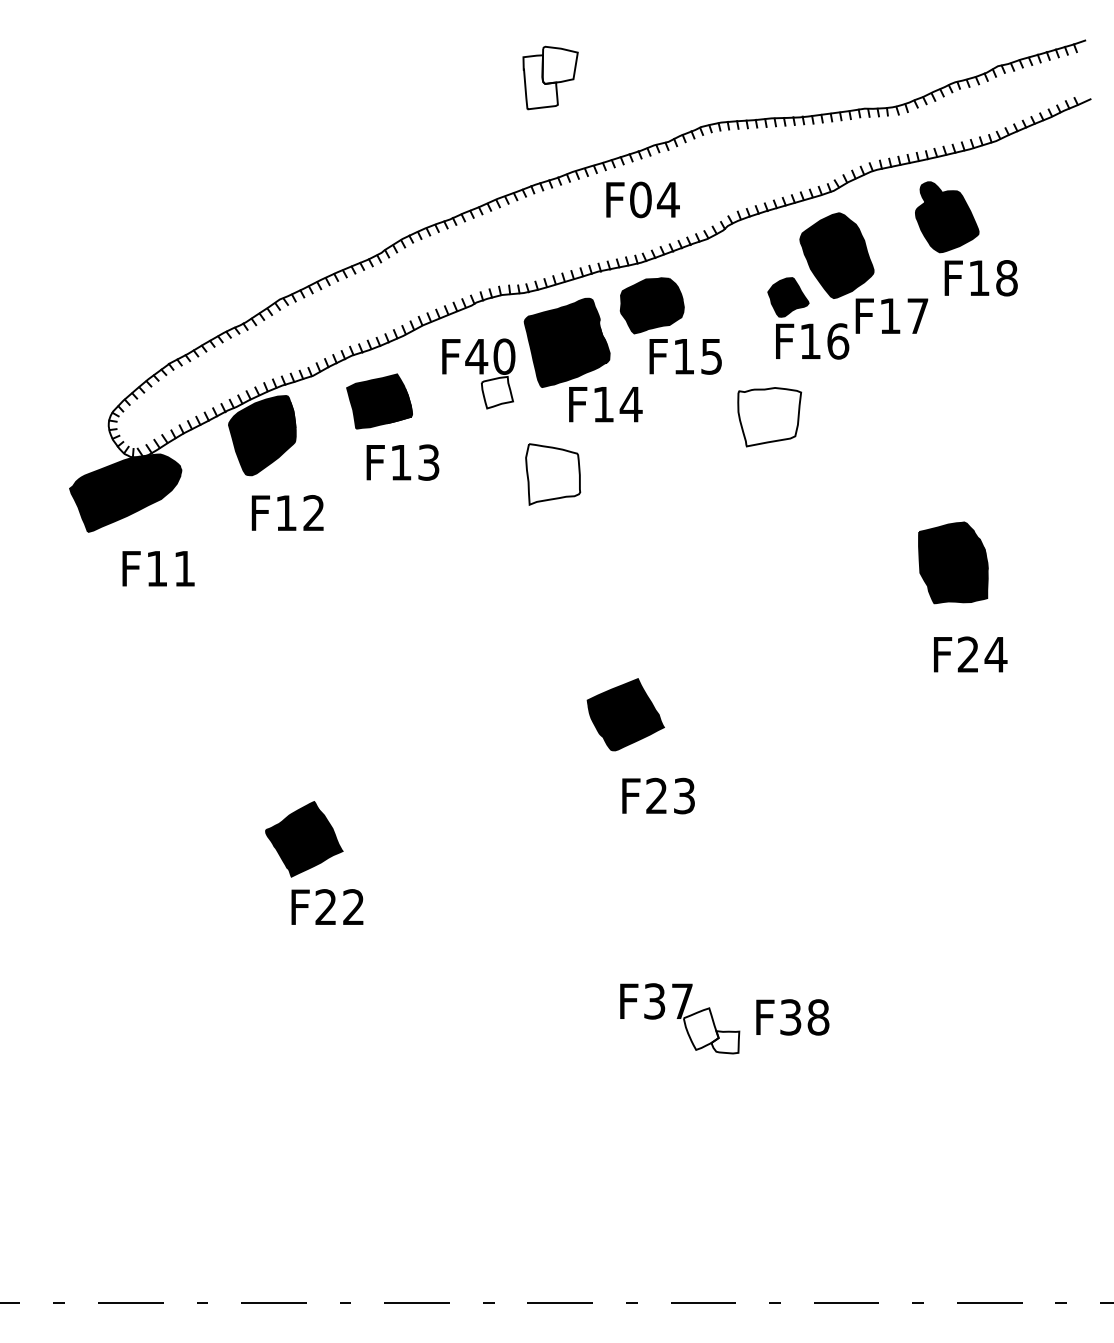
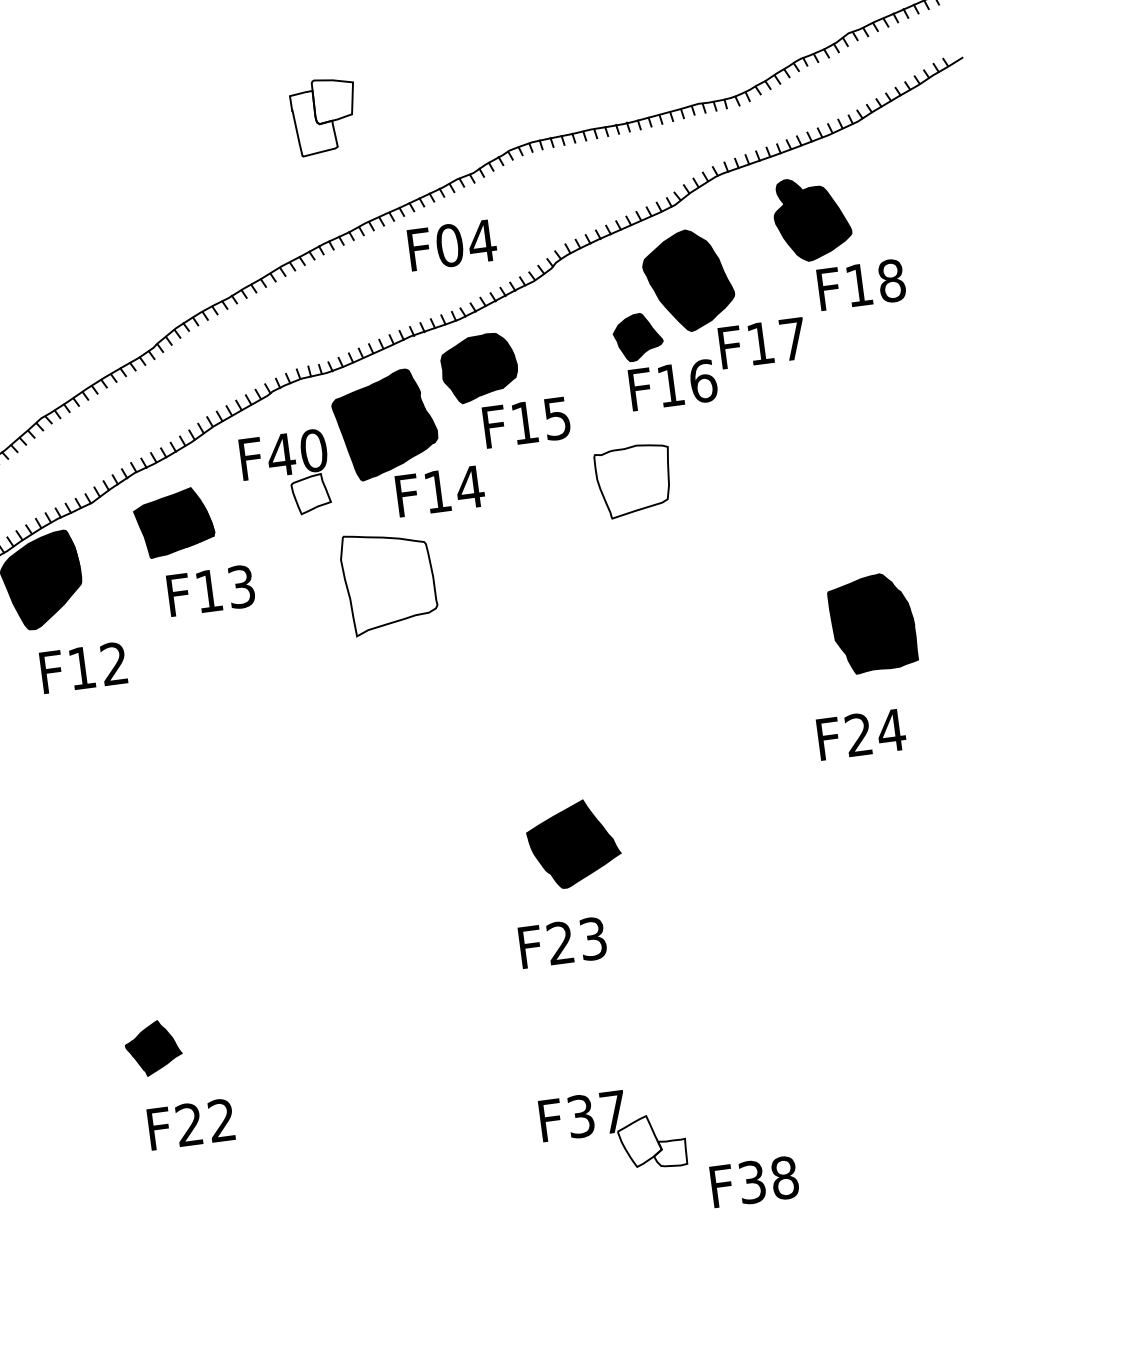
part: (553, 474) -> (389, 581), size x1.4
text: (970, 654) -> (861, 734), moved
part: (625, 714) -> (573, 843), moved
part: (304, 839) -> (153, 1048), size x0.6
part: (680, 1018) -> (613, 1132), moved

